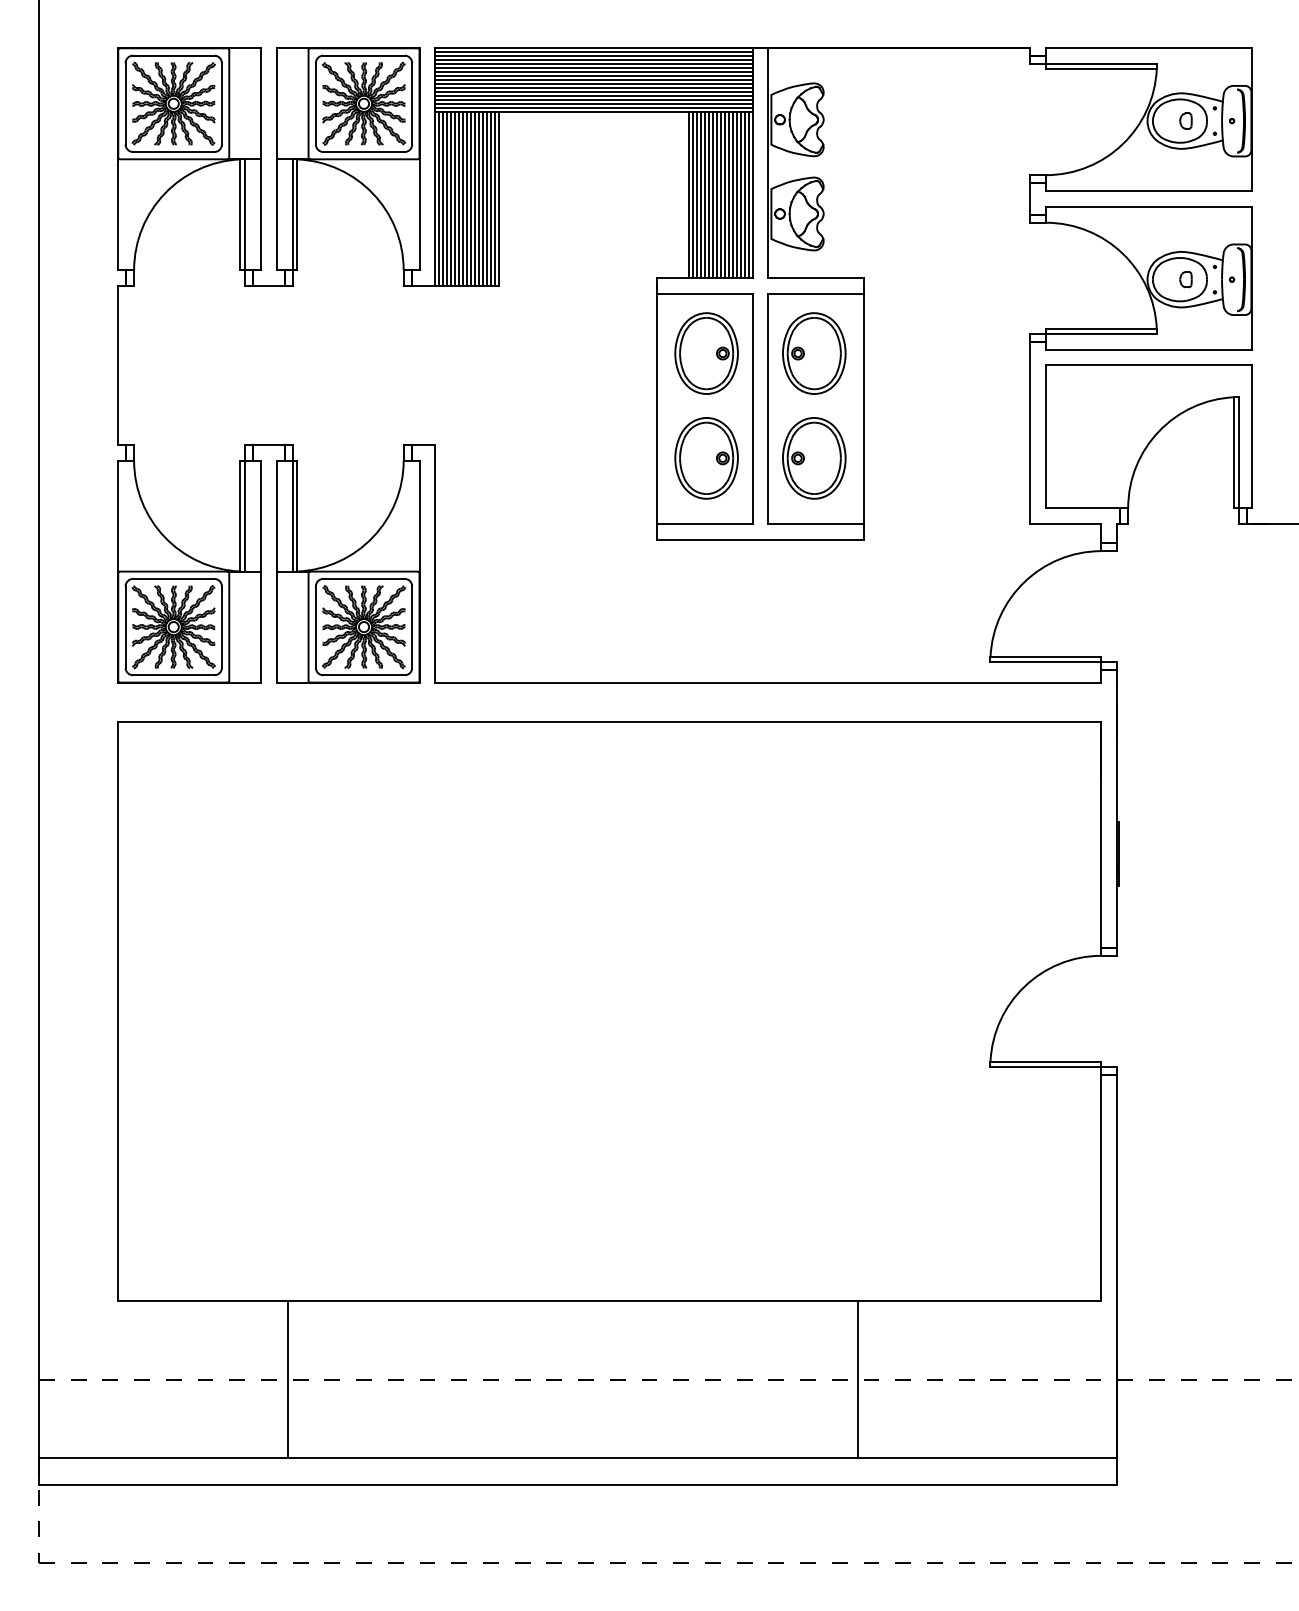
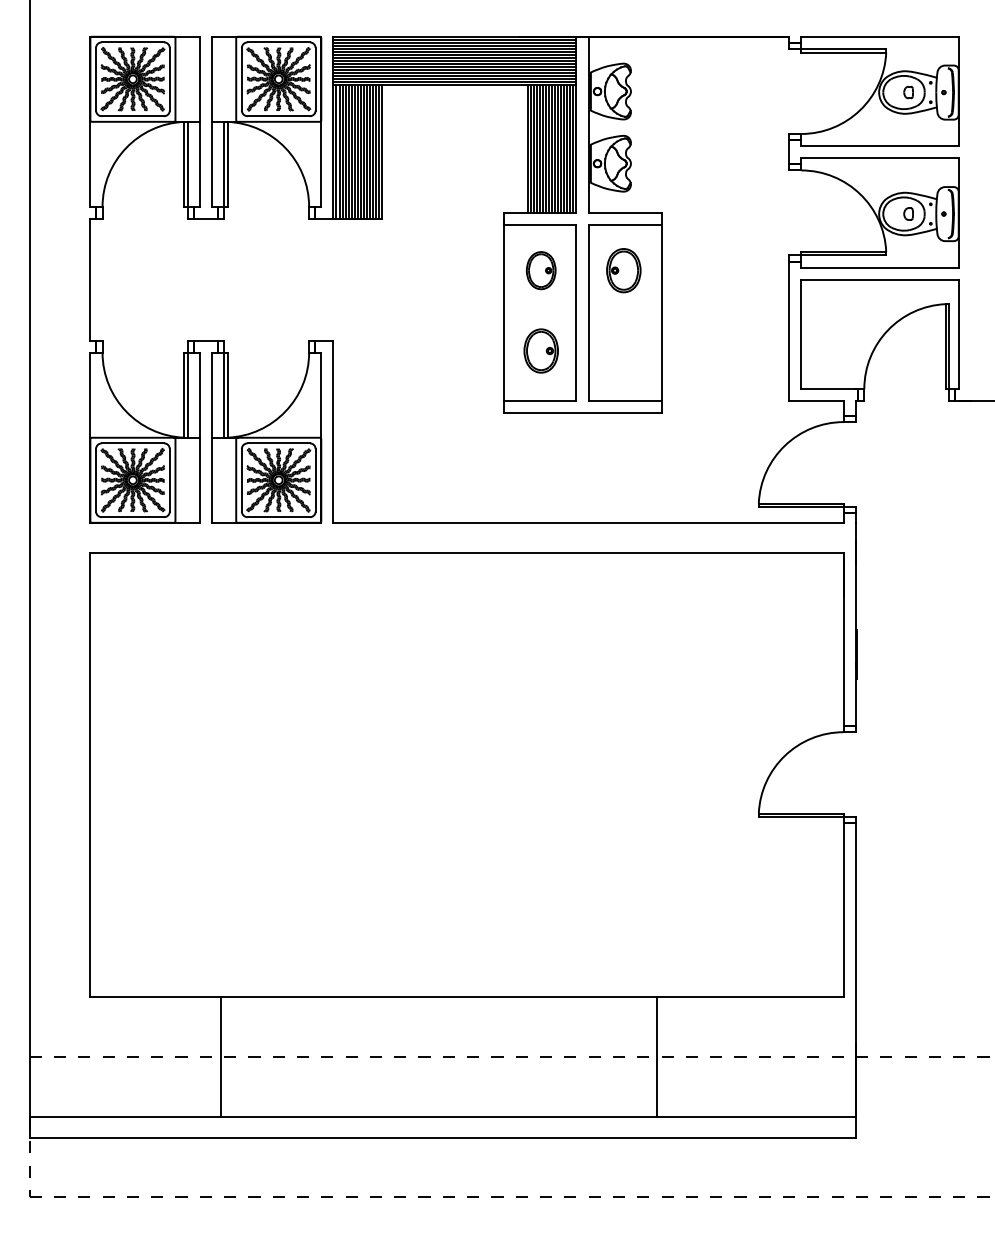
part: (706, 353) -> (541, 270), size x0.6
part: (814, 353) -> (623, 270), size x0.7
part: (706, 458) -> (541, 351), size x0.7
part: (814, 458) -> (623, 351), removed

